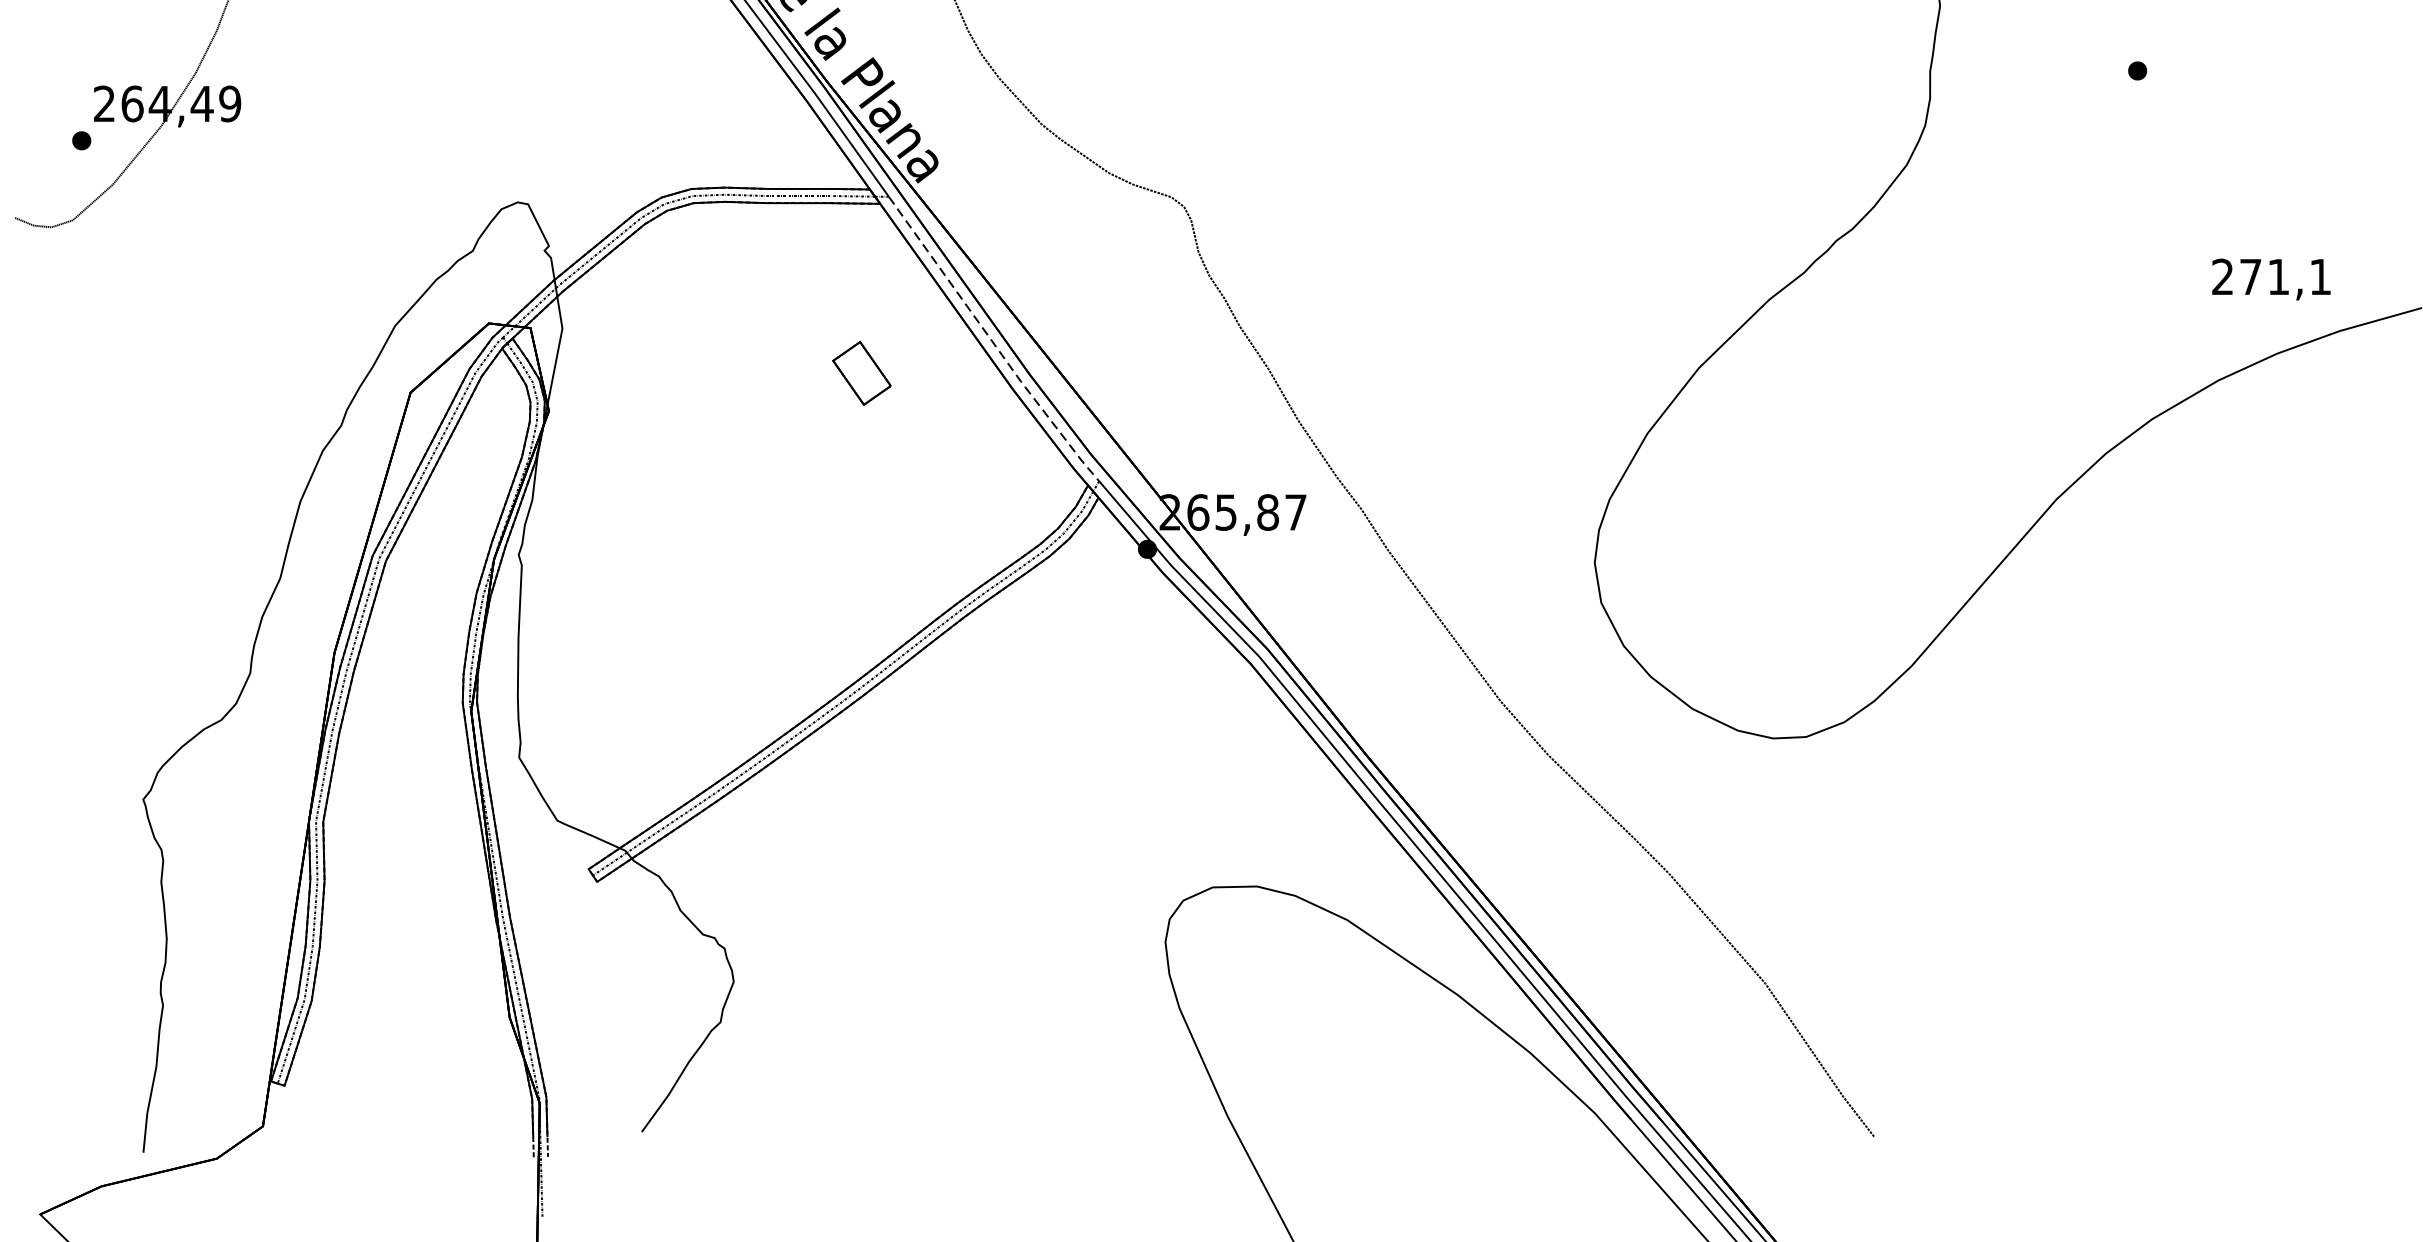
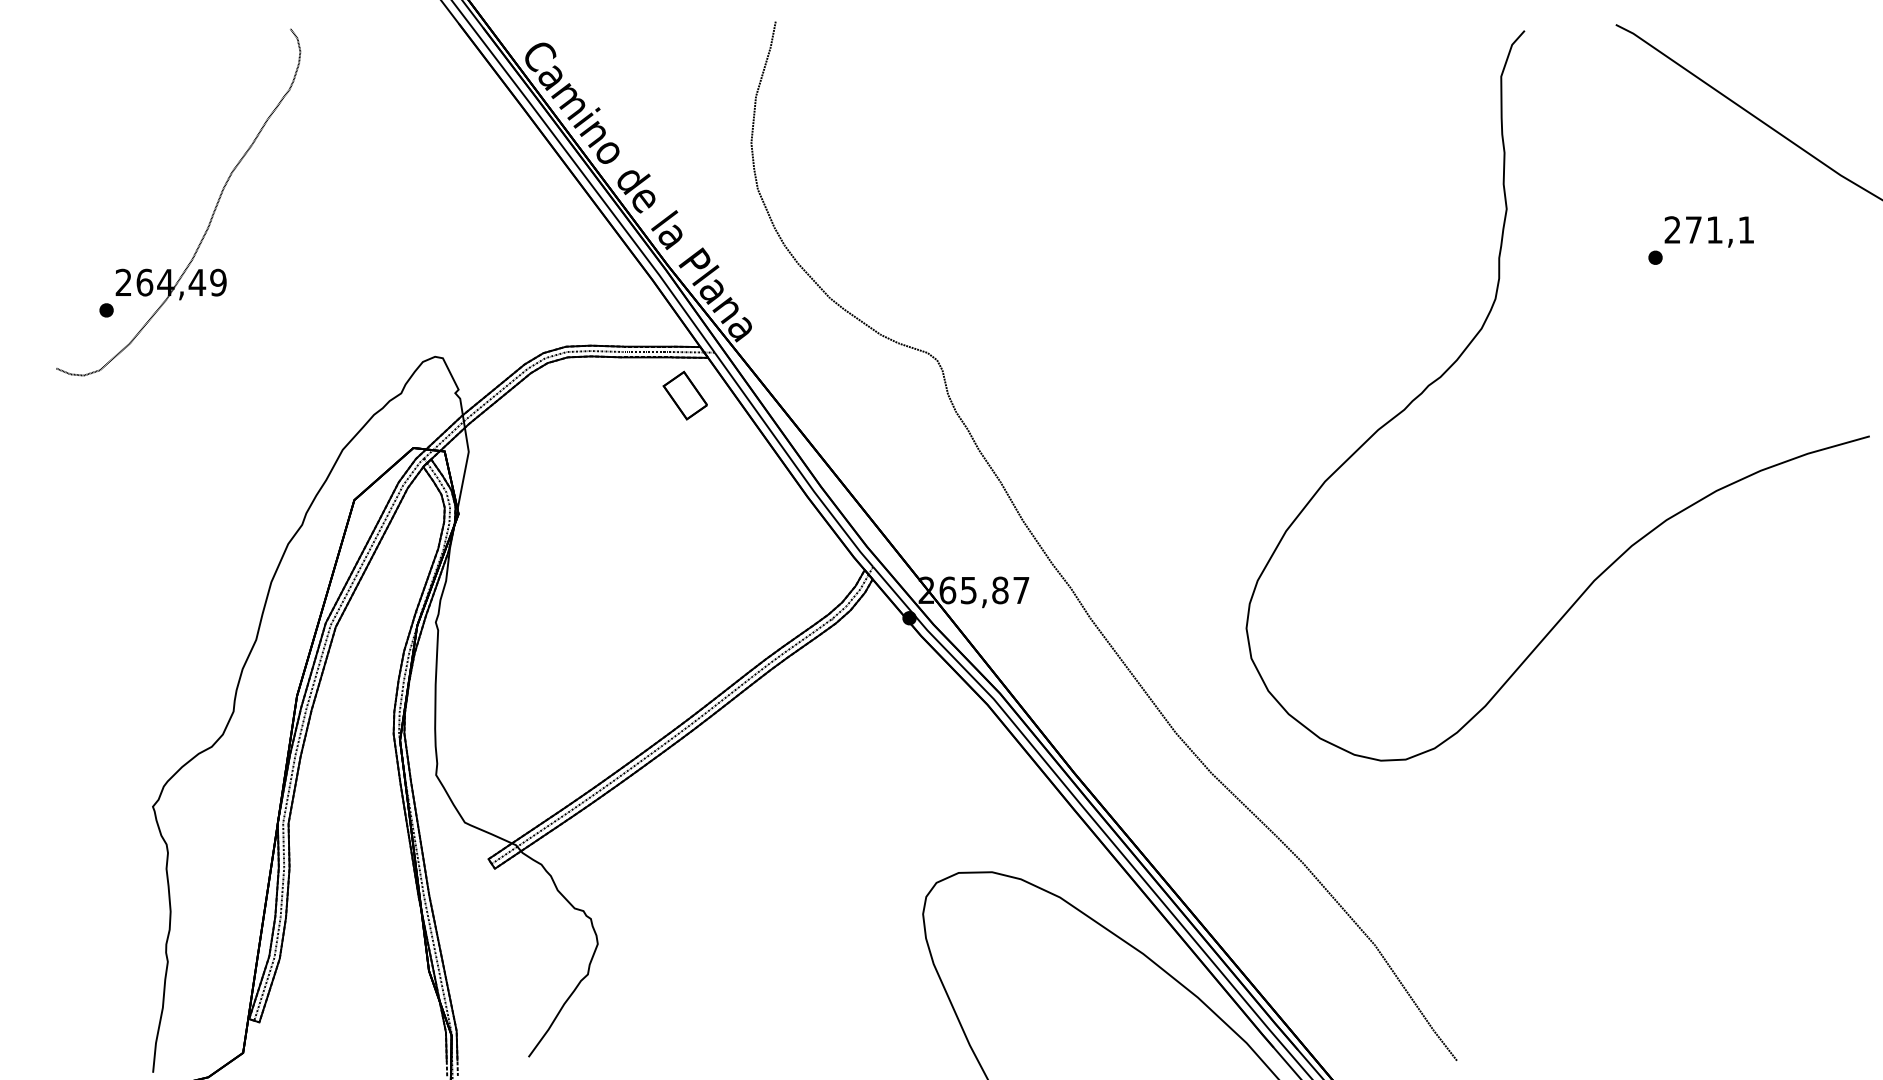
text: (2270, 278) -> (1708, 231), moved
line: (992, 341) -> (792, 461), dashed -> solid
part: (860, 373) -> (684, 395), moved

